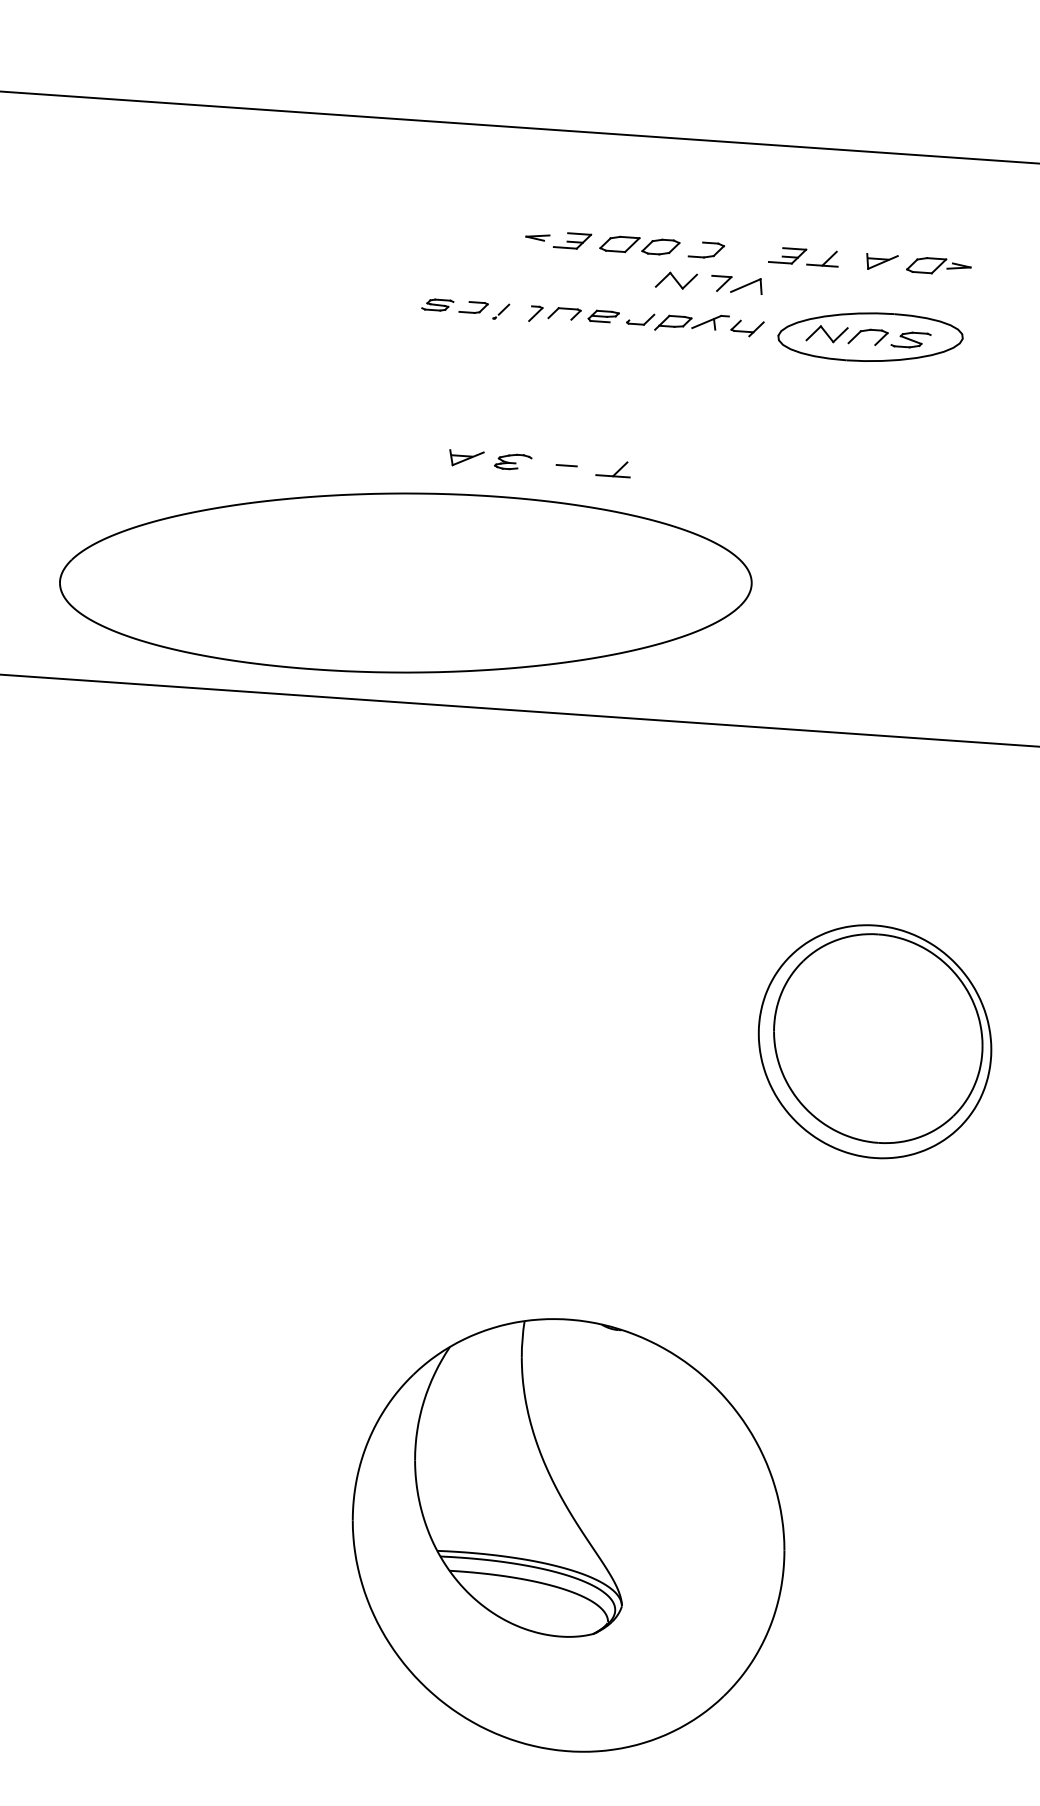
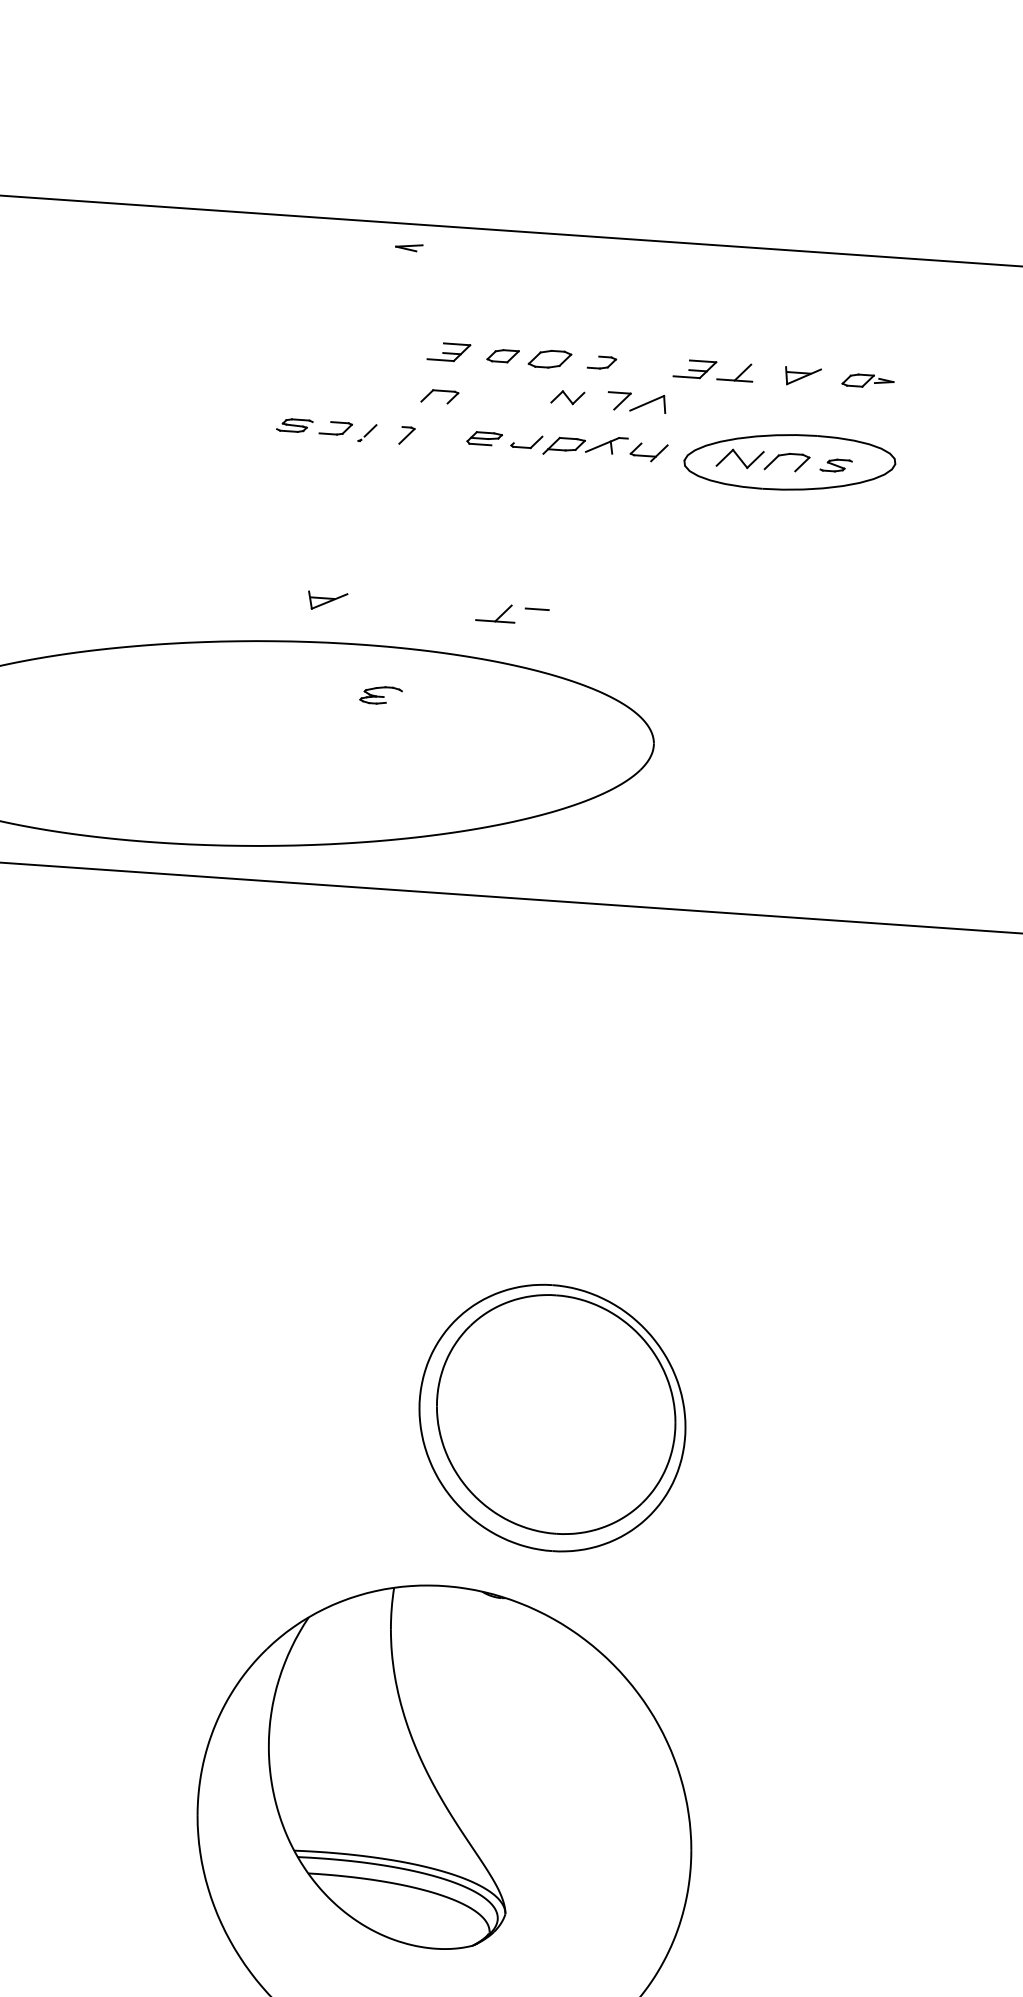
part: (537, 237) -> (408, 247), moved
part: (619, 244) -> (502, 356), size x0.7
part: (705, 249) -> (601, 362), size x0.7
part: (938, 265) -> (867, 380), size x0.7
part: (676, 280) -> (567, 397), size x0.7
part: (564, 313) -> (439, 396), moved
part: (910, 339) -> (835, 464), size x0.7
part: (513, 461) -> (381, 694), moved
line: (566, 465) -> (536, 609), moved
part: (874, 1041) -> (551, 1417), moved

